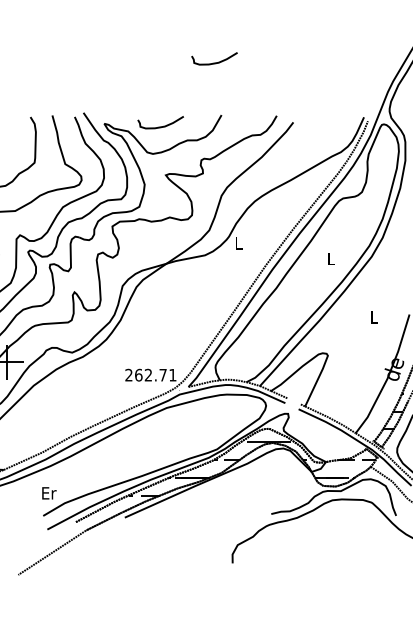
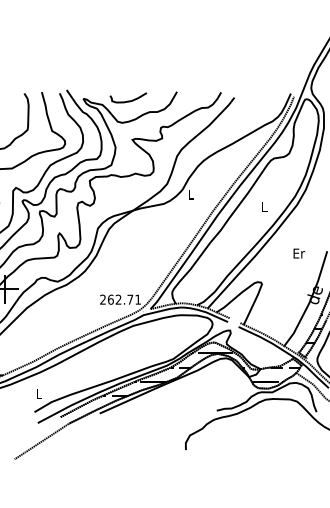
curve: (214, 62) -> (171, 49), removed
text: (374, 317) -> (299, 253), L -> Er
text: (49, 493) -> (39, 394), Er -> L

